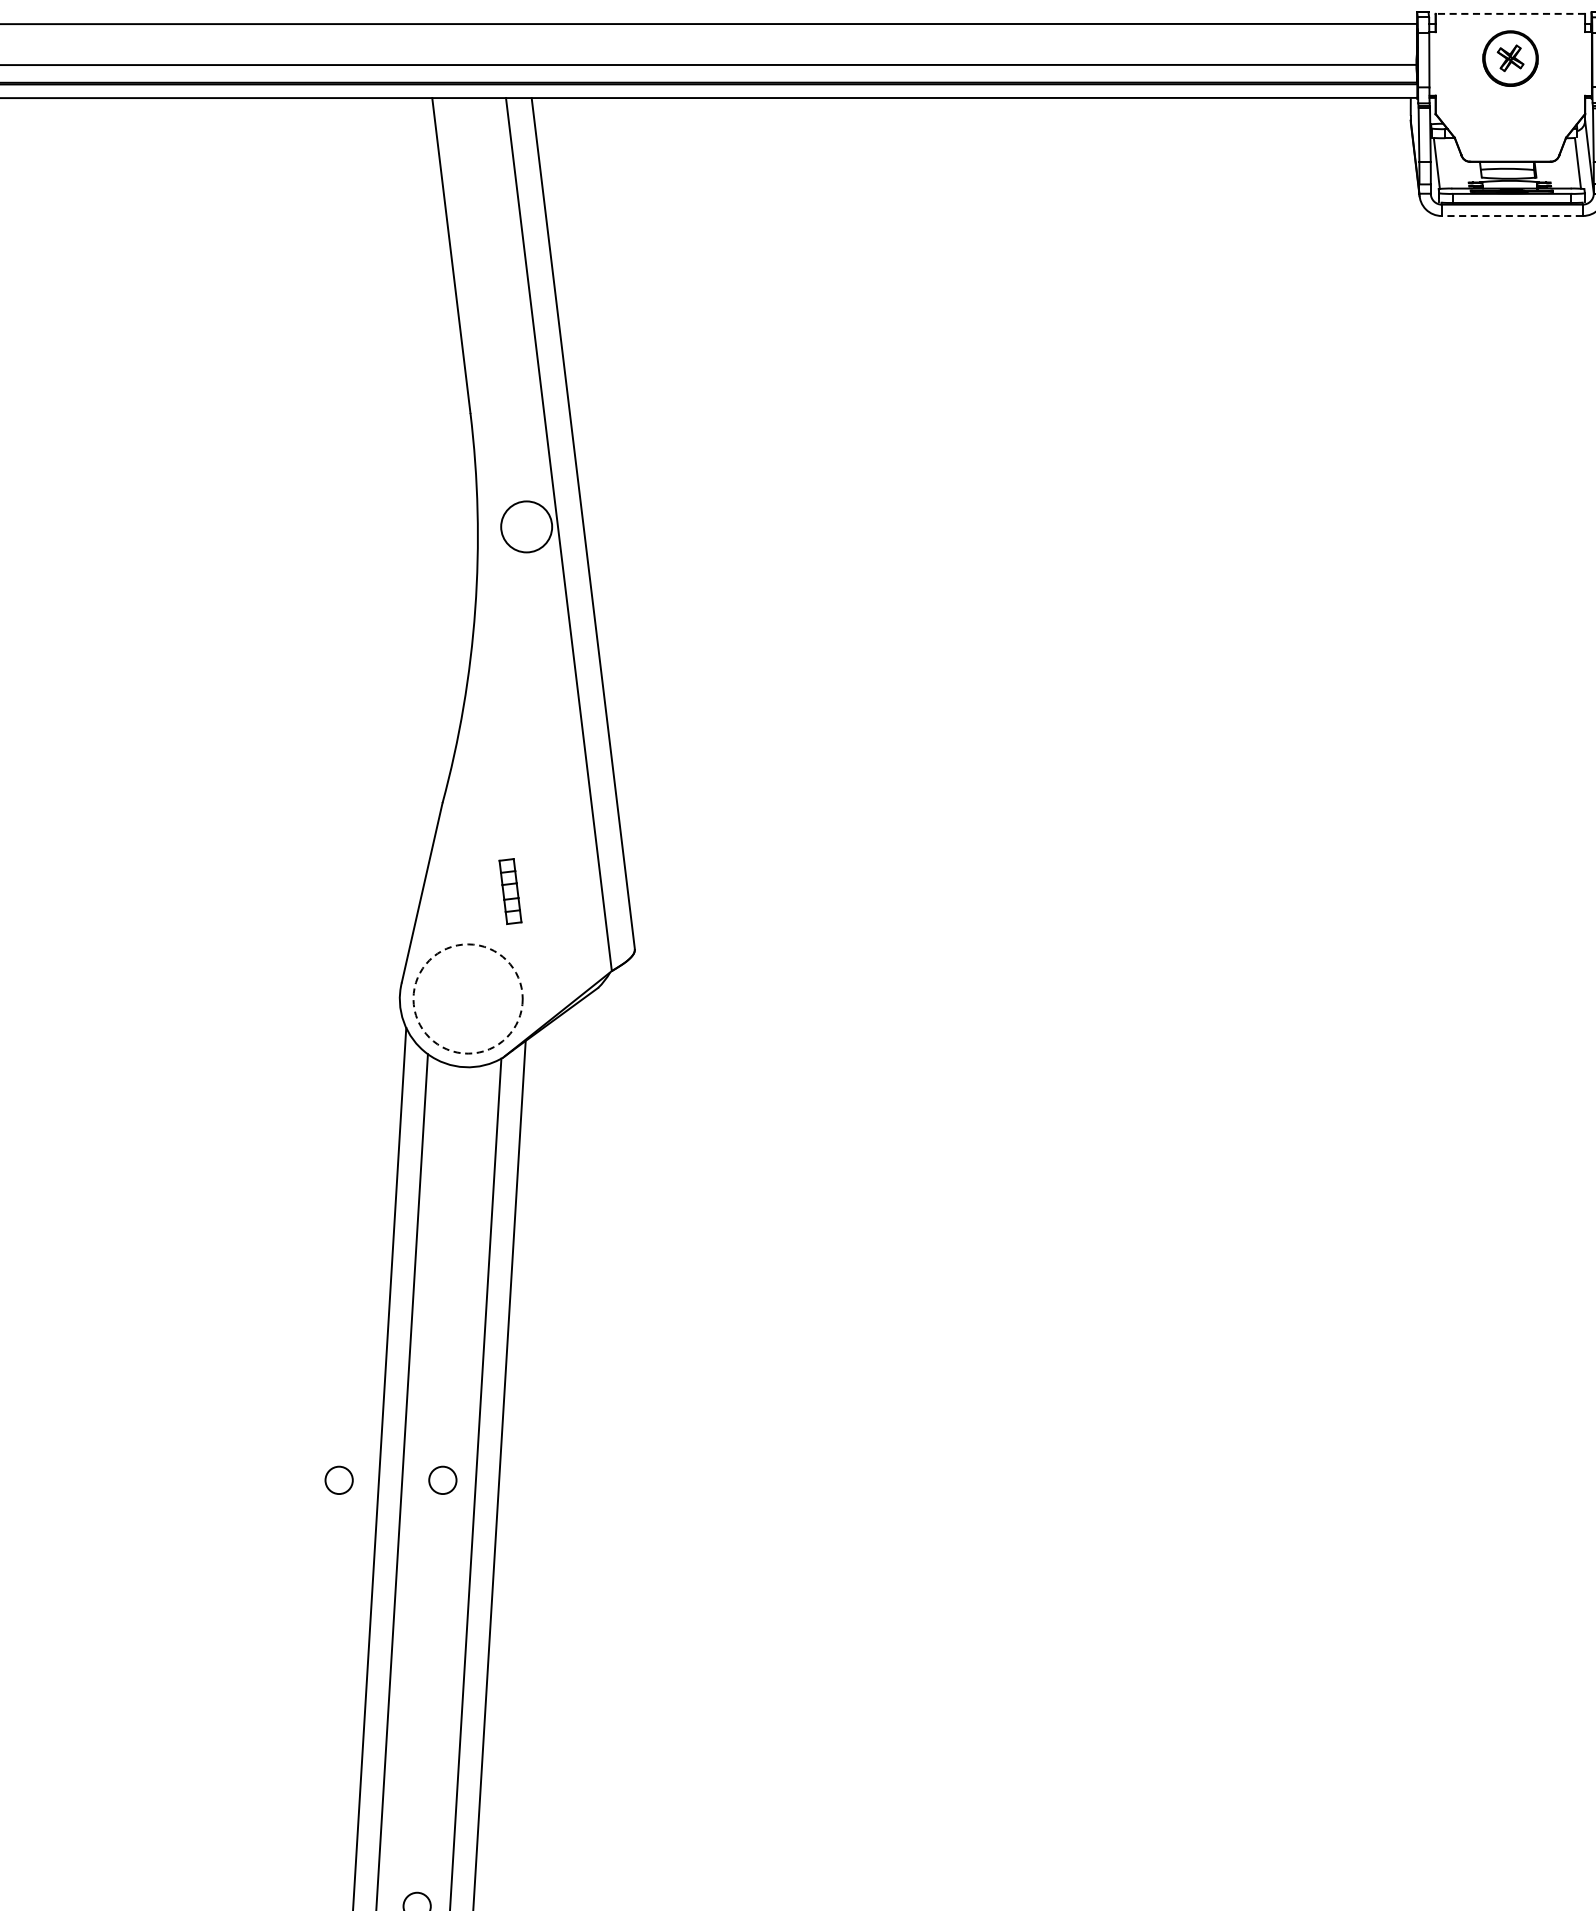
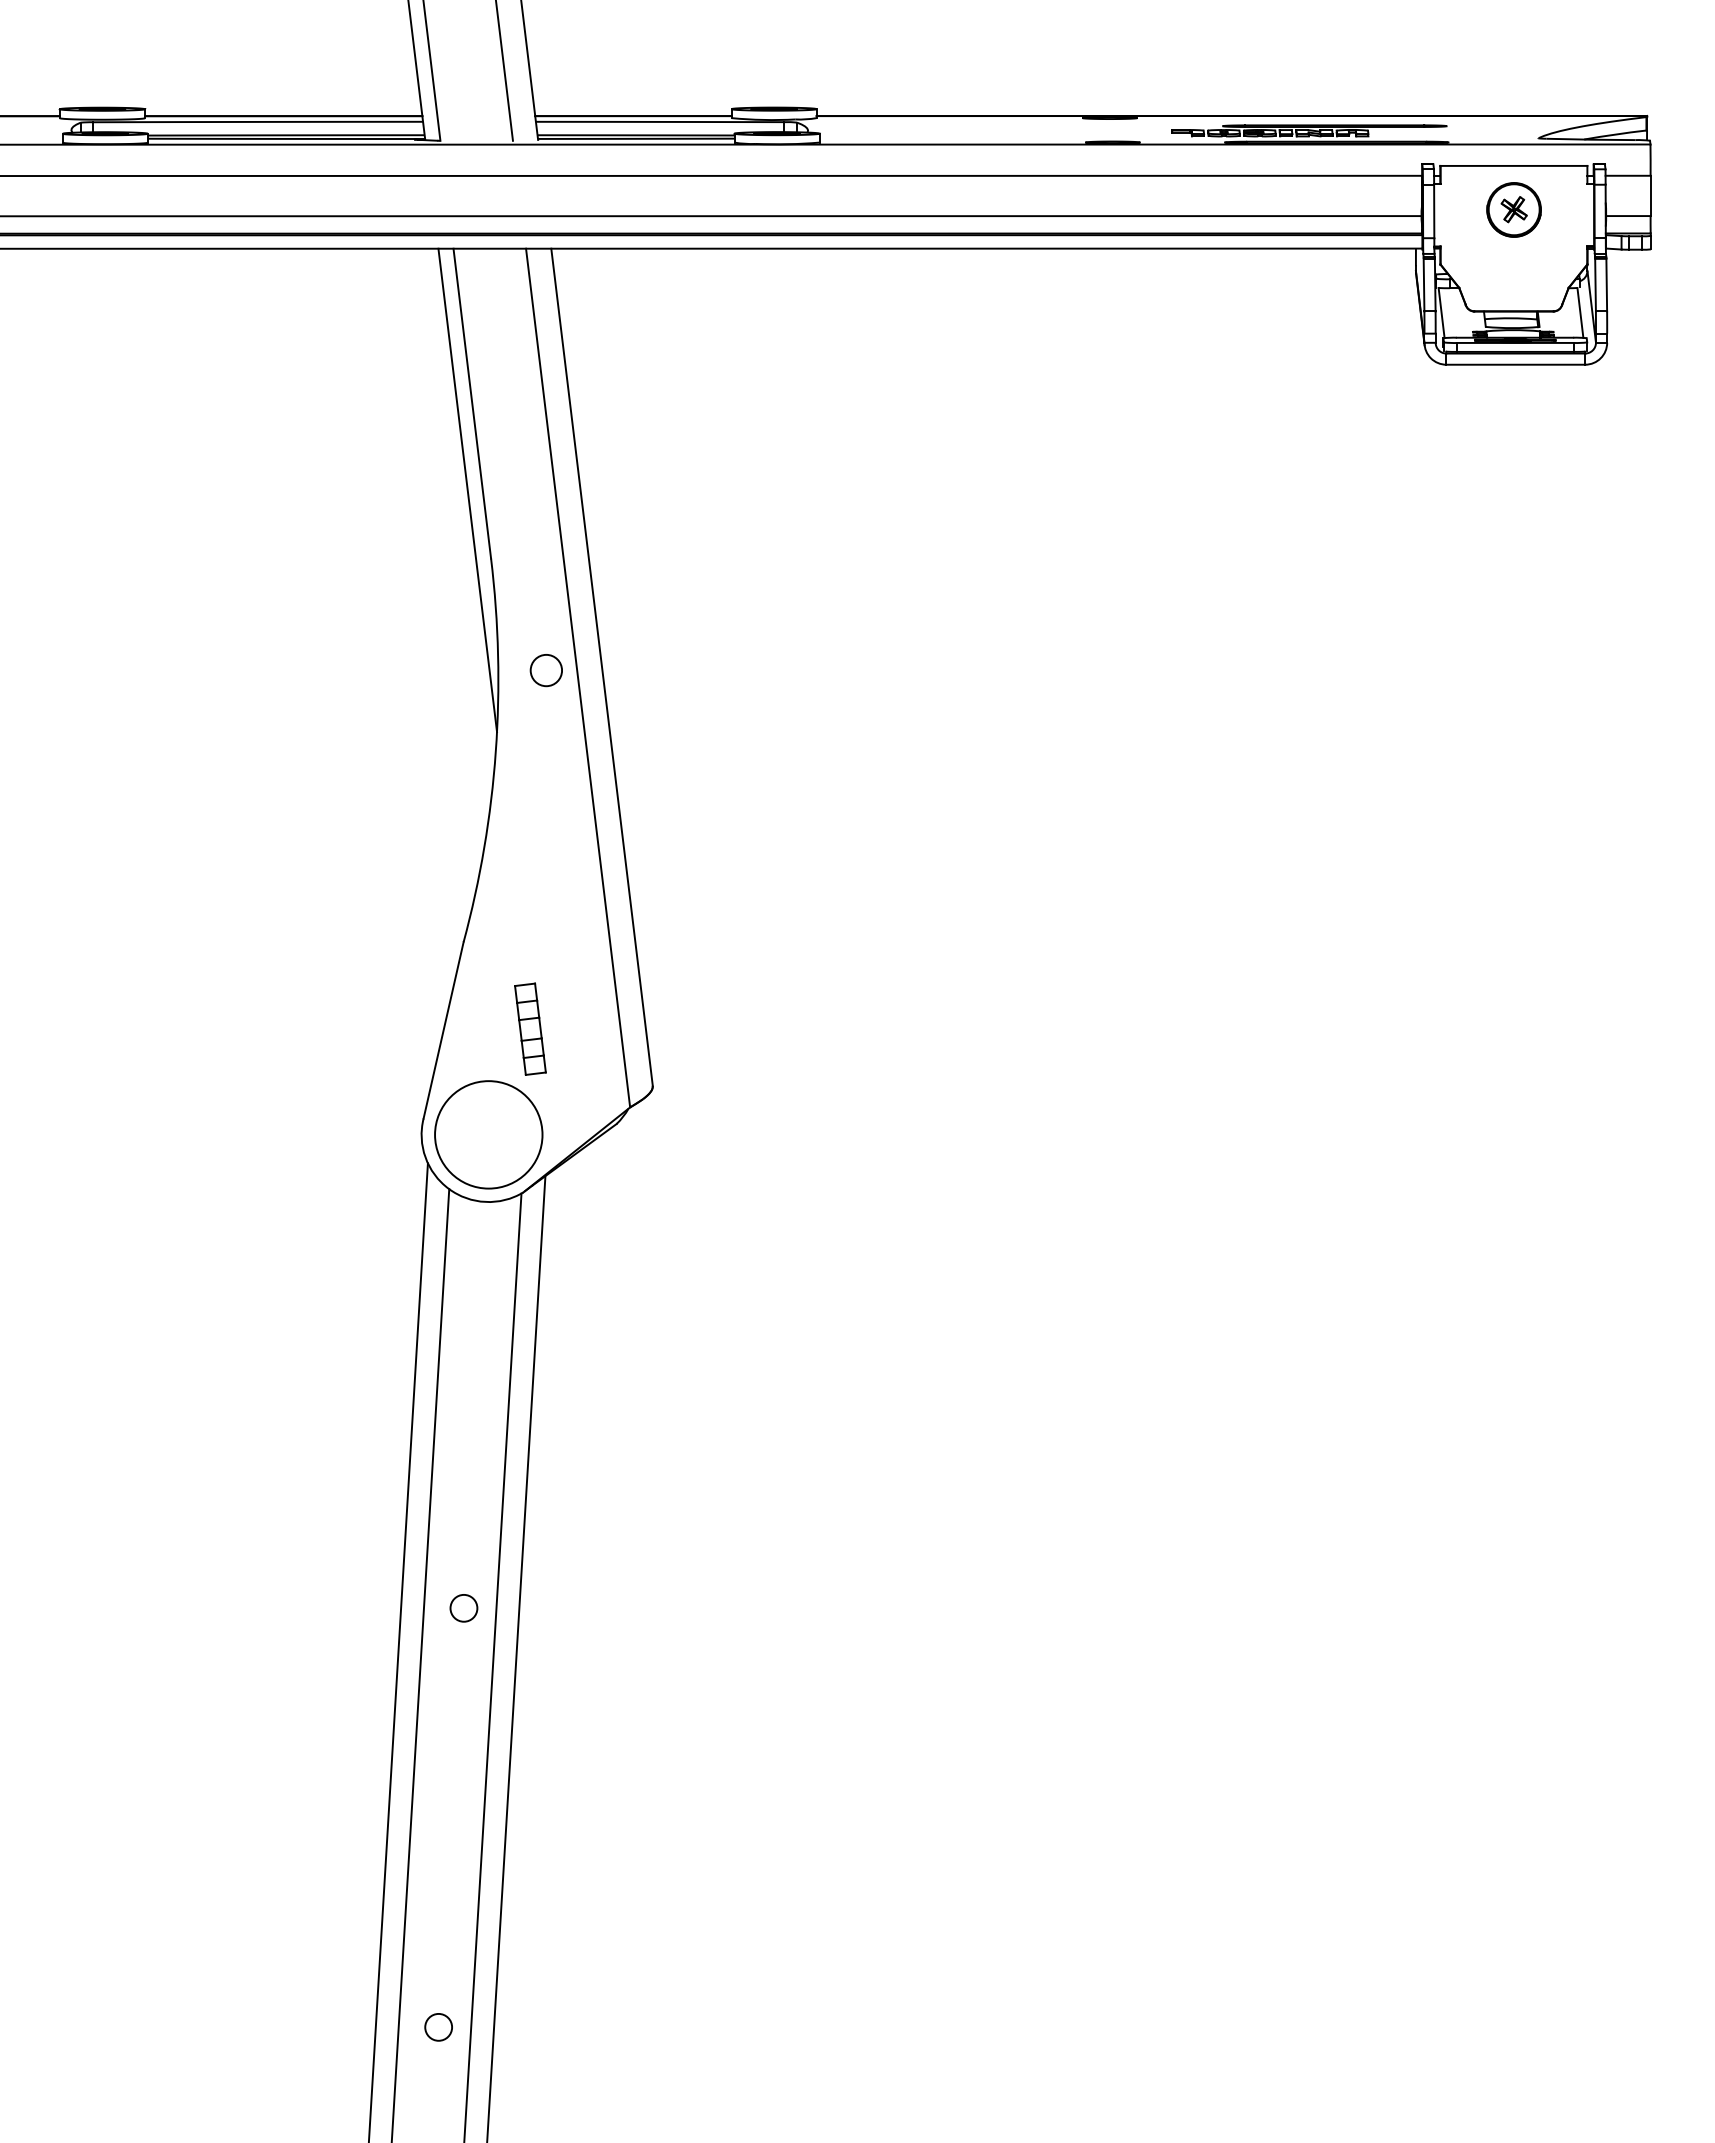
line: (1509, 13) -> (1513, 165), dashed -> solid
line: (1511, 215) -> (1515, 364), dashed -> solid
line: (446, 343) -> (467, 490), added
circle: (526, 526) -> (546, 670), size x0.62
part: (510, 890) -> (530, 1028), size x1.43
circle: (467, 998) -> (488, 1134), dashed -> solid
circle: (338, 1480) -> (361, 1608), removed

